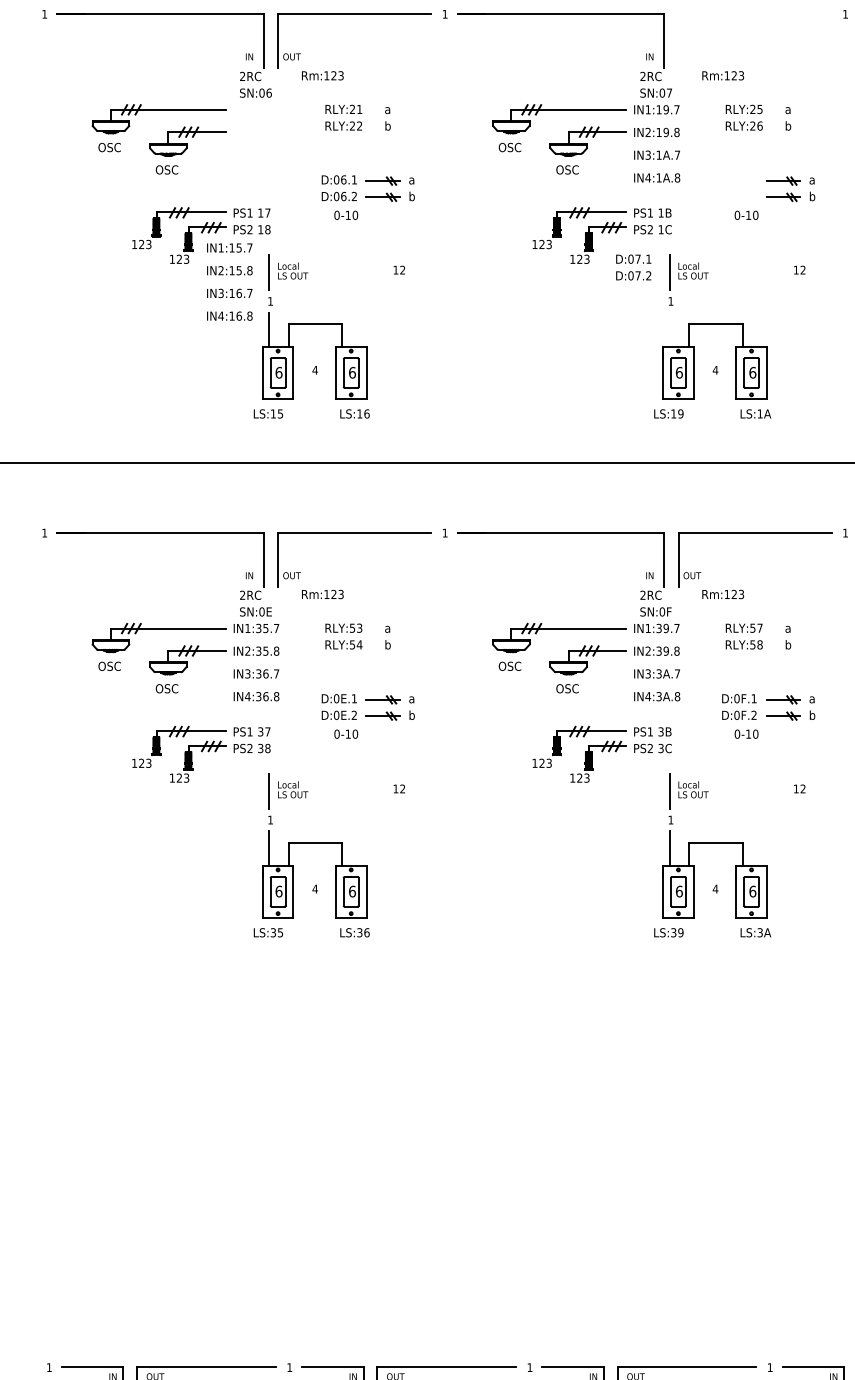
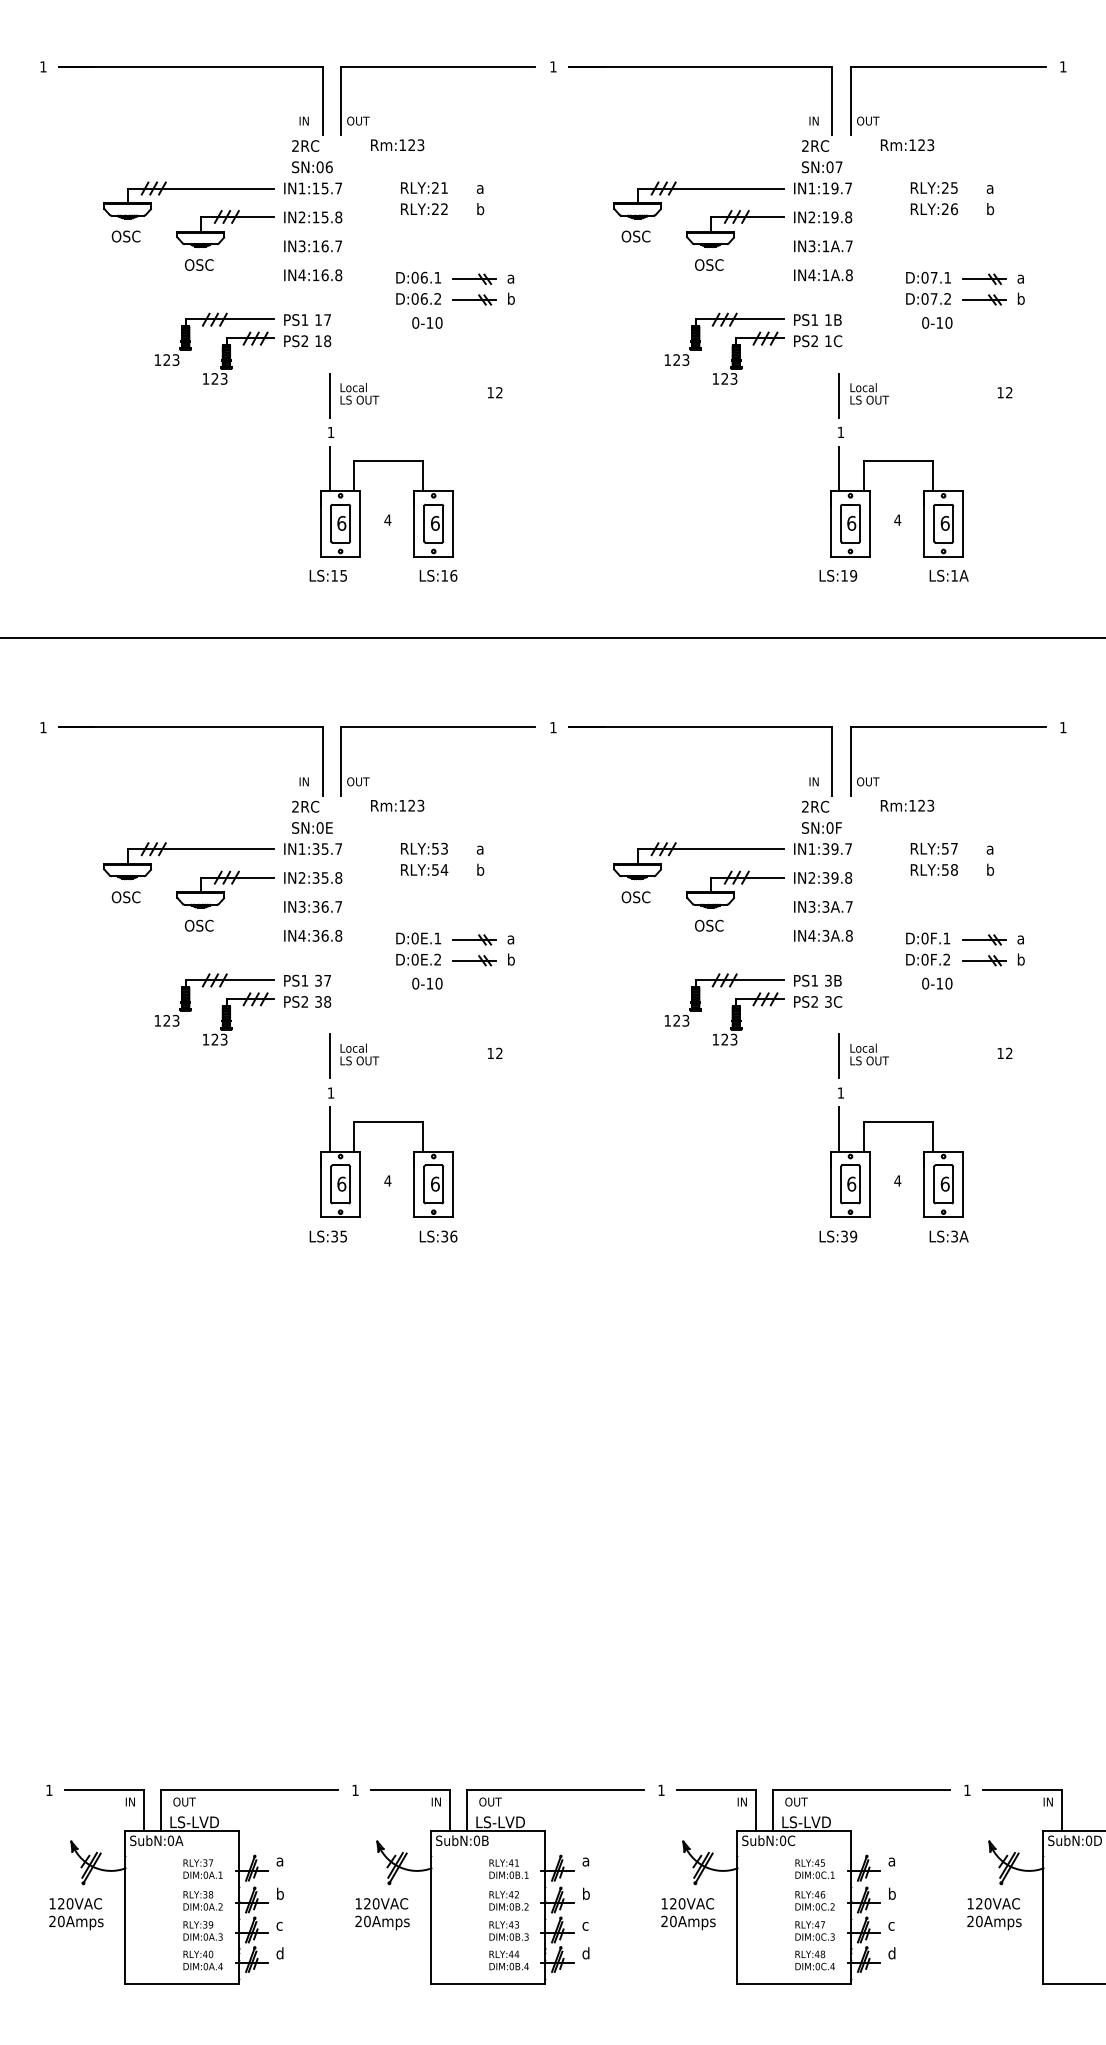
part: (755, 14) -> (948, 67), added
text: (633, 266) -> (928, 287), moved
text: (230, 281) -> (313, 231), moved
line: (669, 329) -> (839, 468), added

